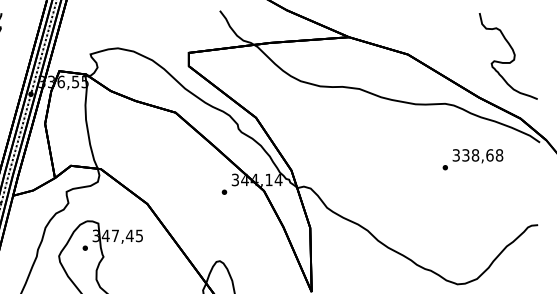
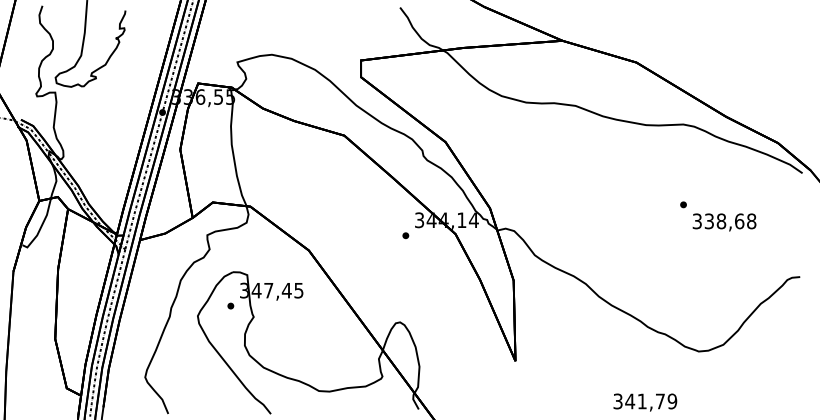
curve: (513, 56) -> (769, 64), removed
text: (477, 156) -> (724, 222), moved

